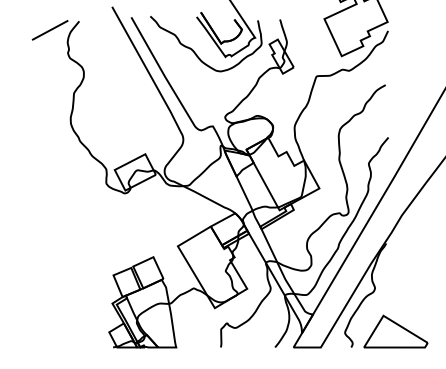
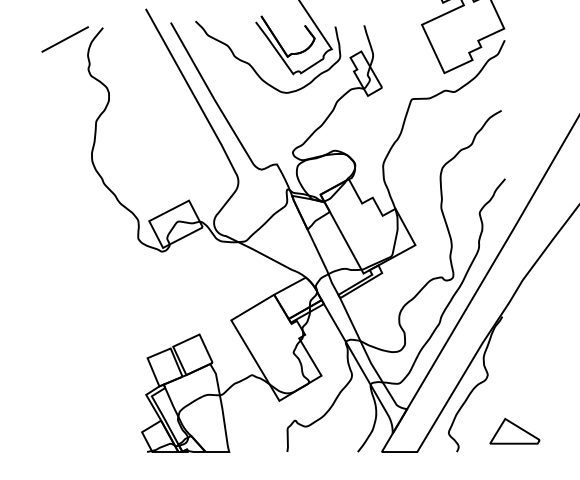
part: (395, 331) -> (514, 431), size x0.6

